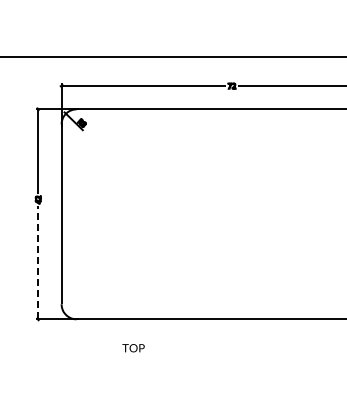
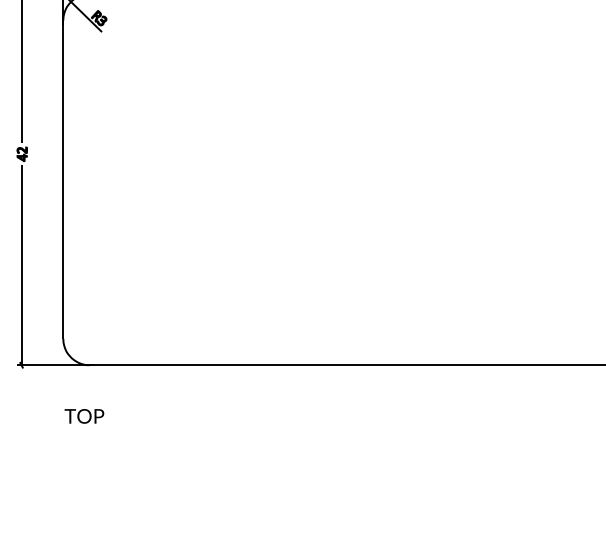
line: (38, 262) -> (22, 264), dashed -> solid
text: (133, 348) -> (84, 416), moved

